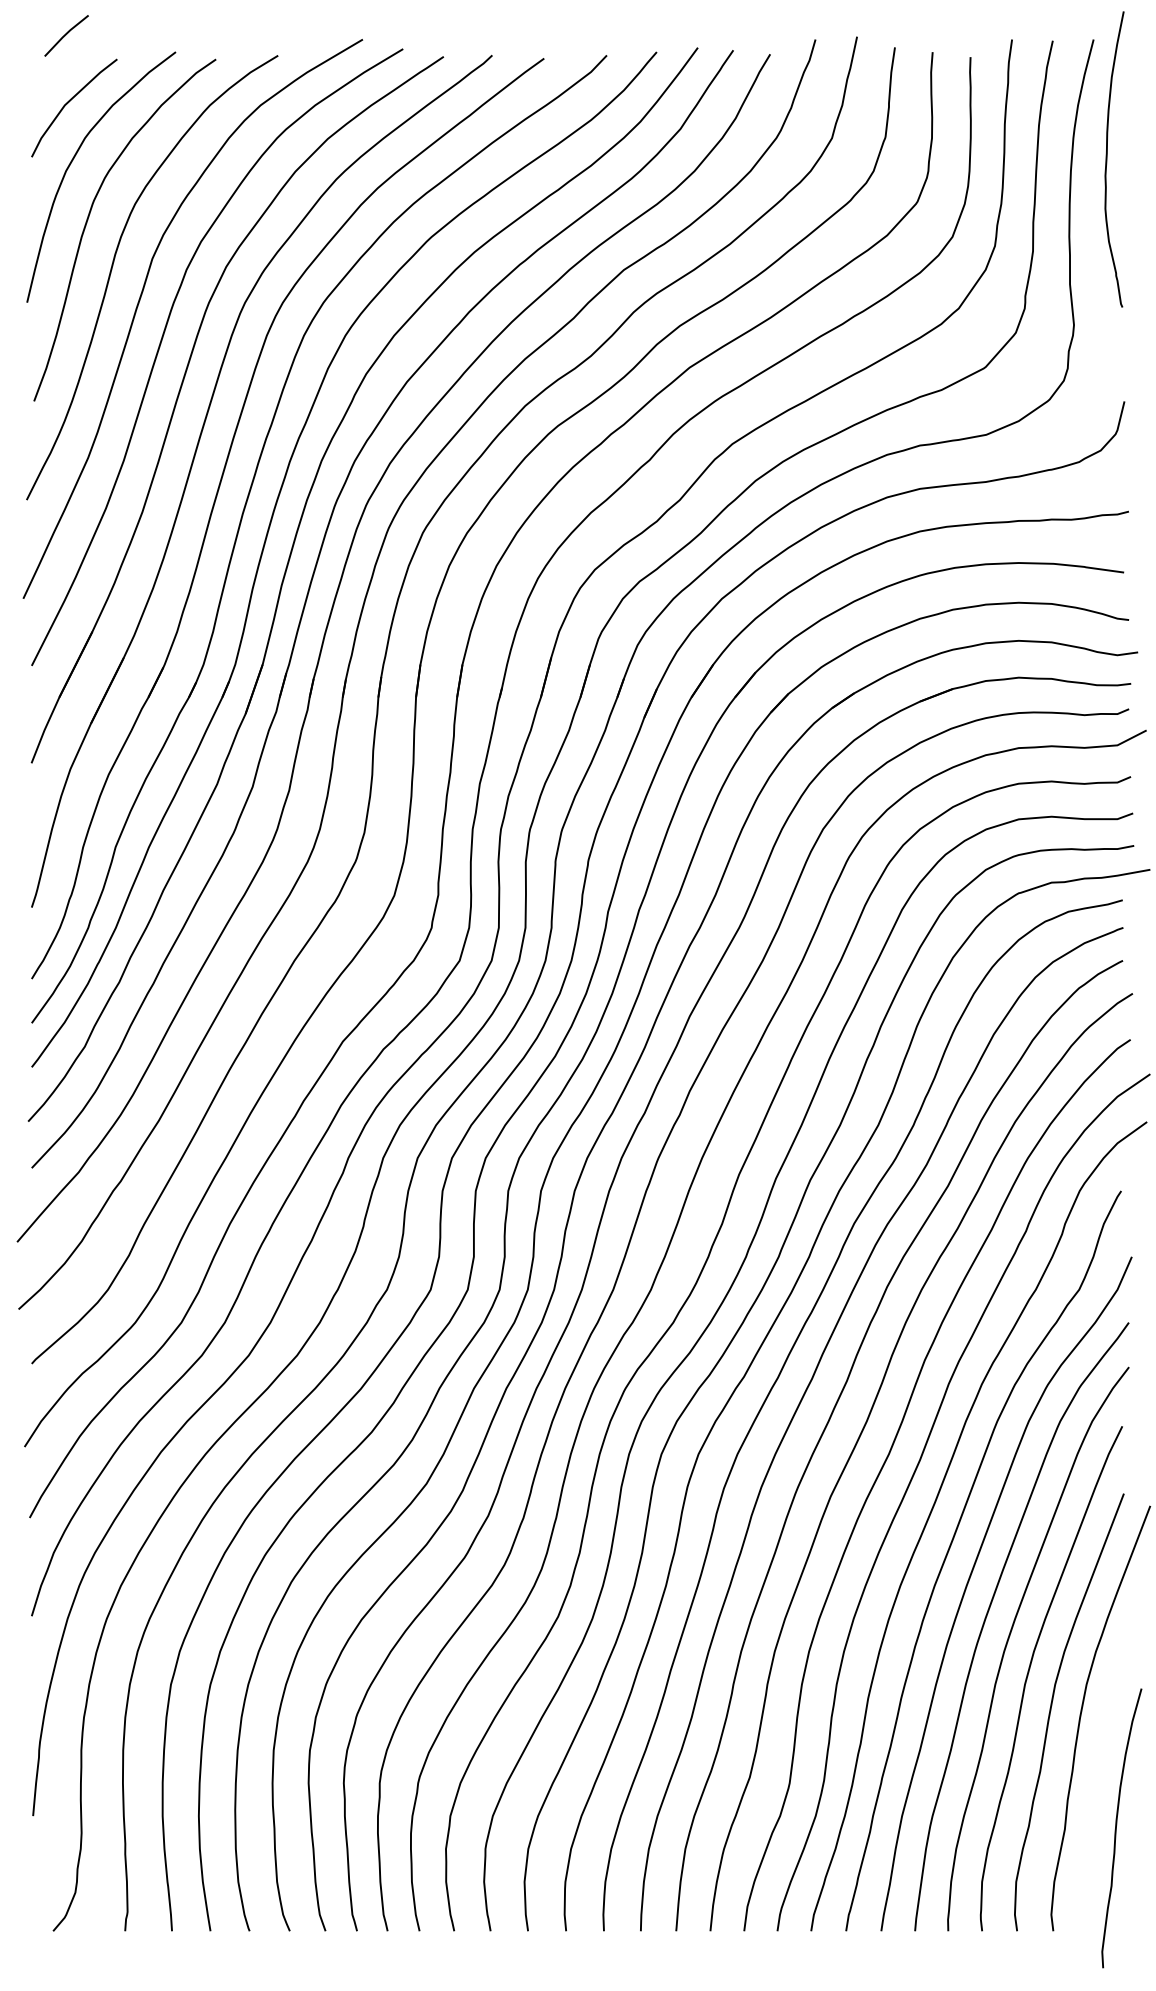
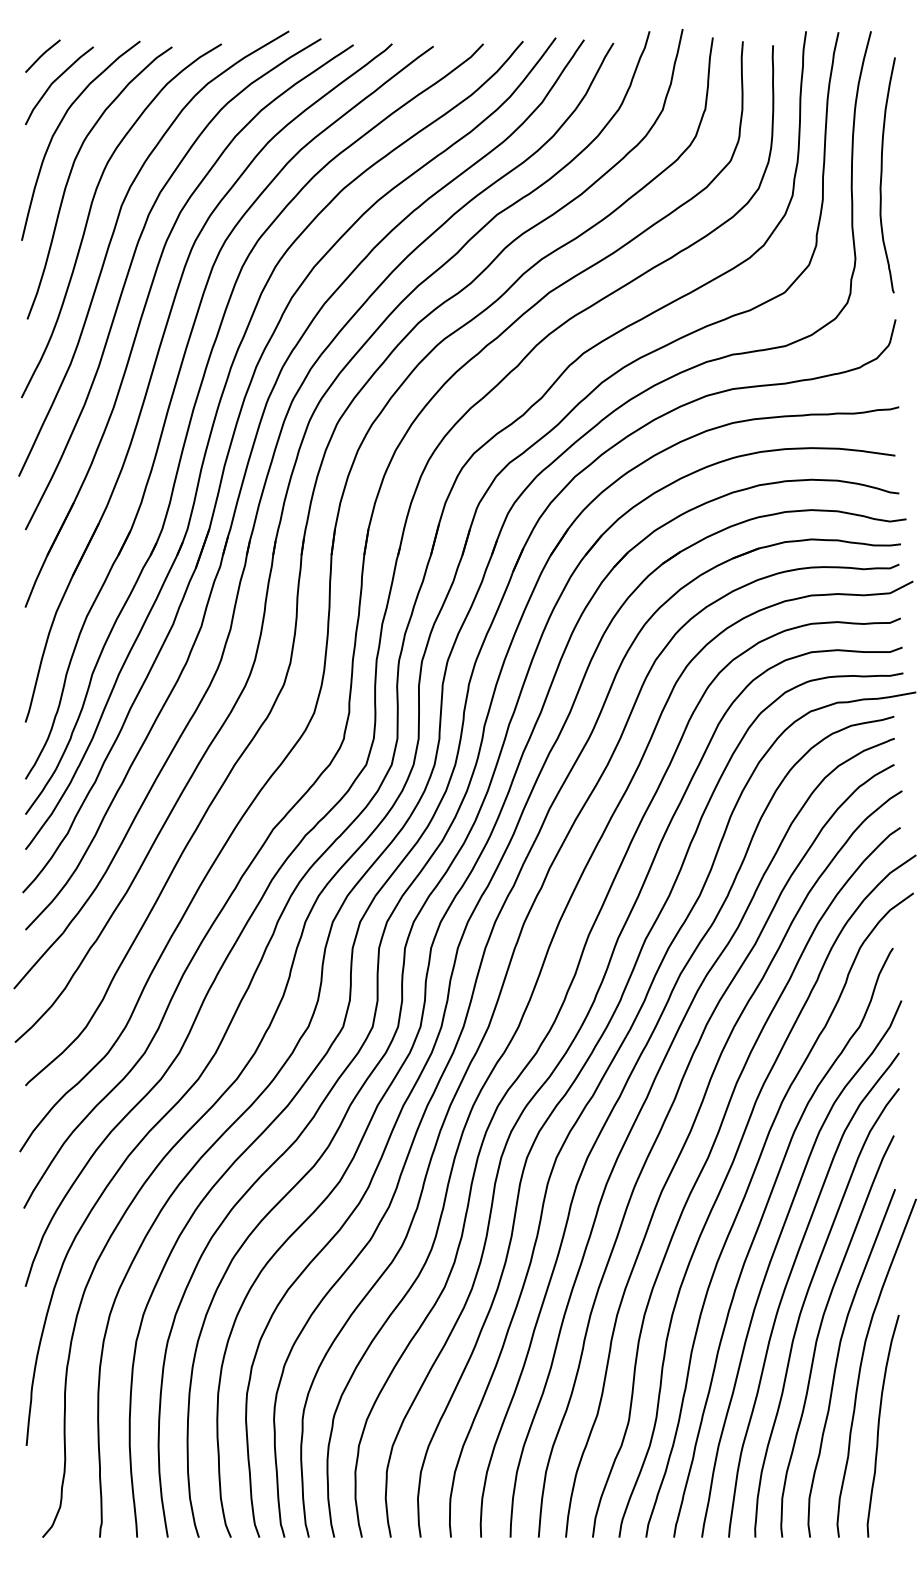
line: (66, 35) -> (42, 55), moved
curve: (1107, 159) -> (882, 175), moved
curve: (1116, 1828) -> (878, 1426), moved

